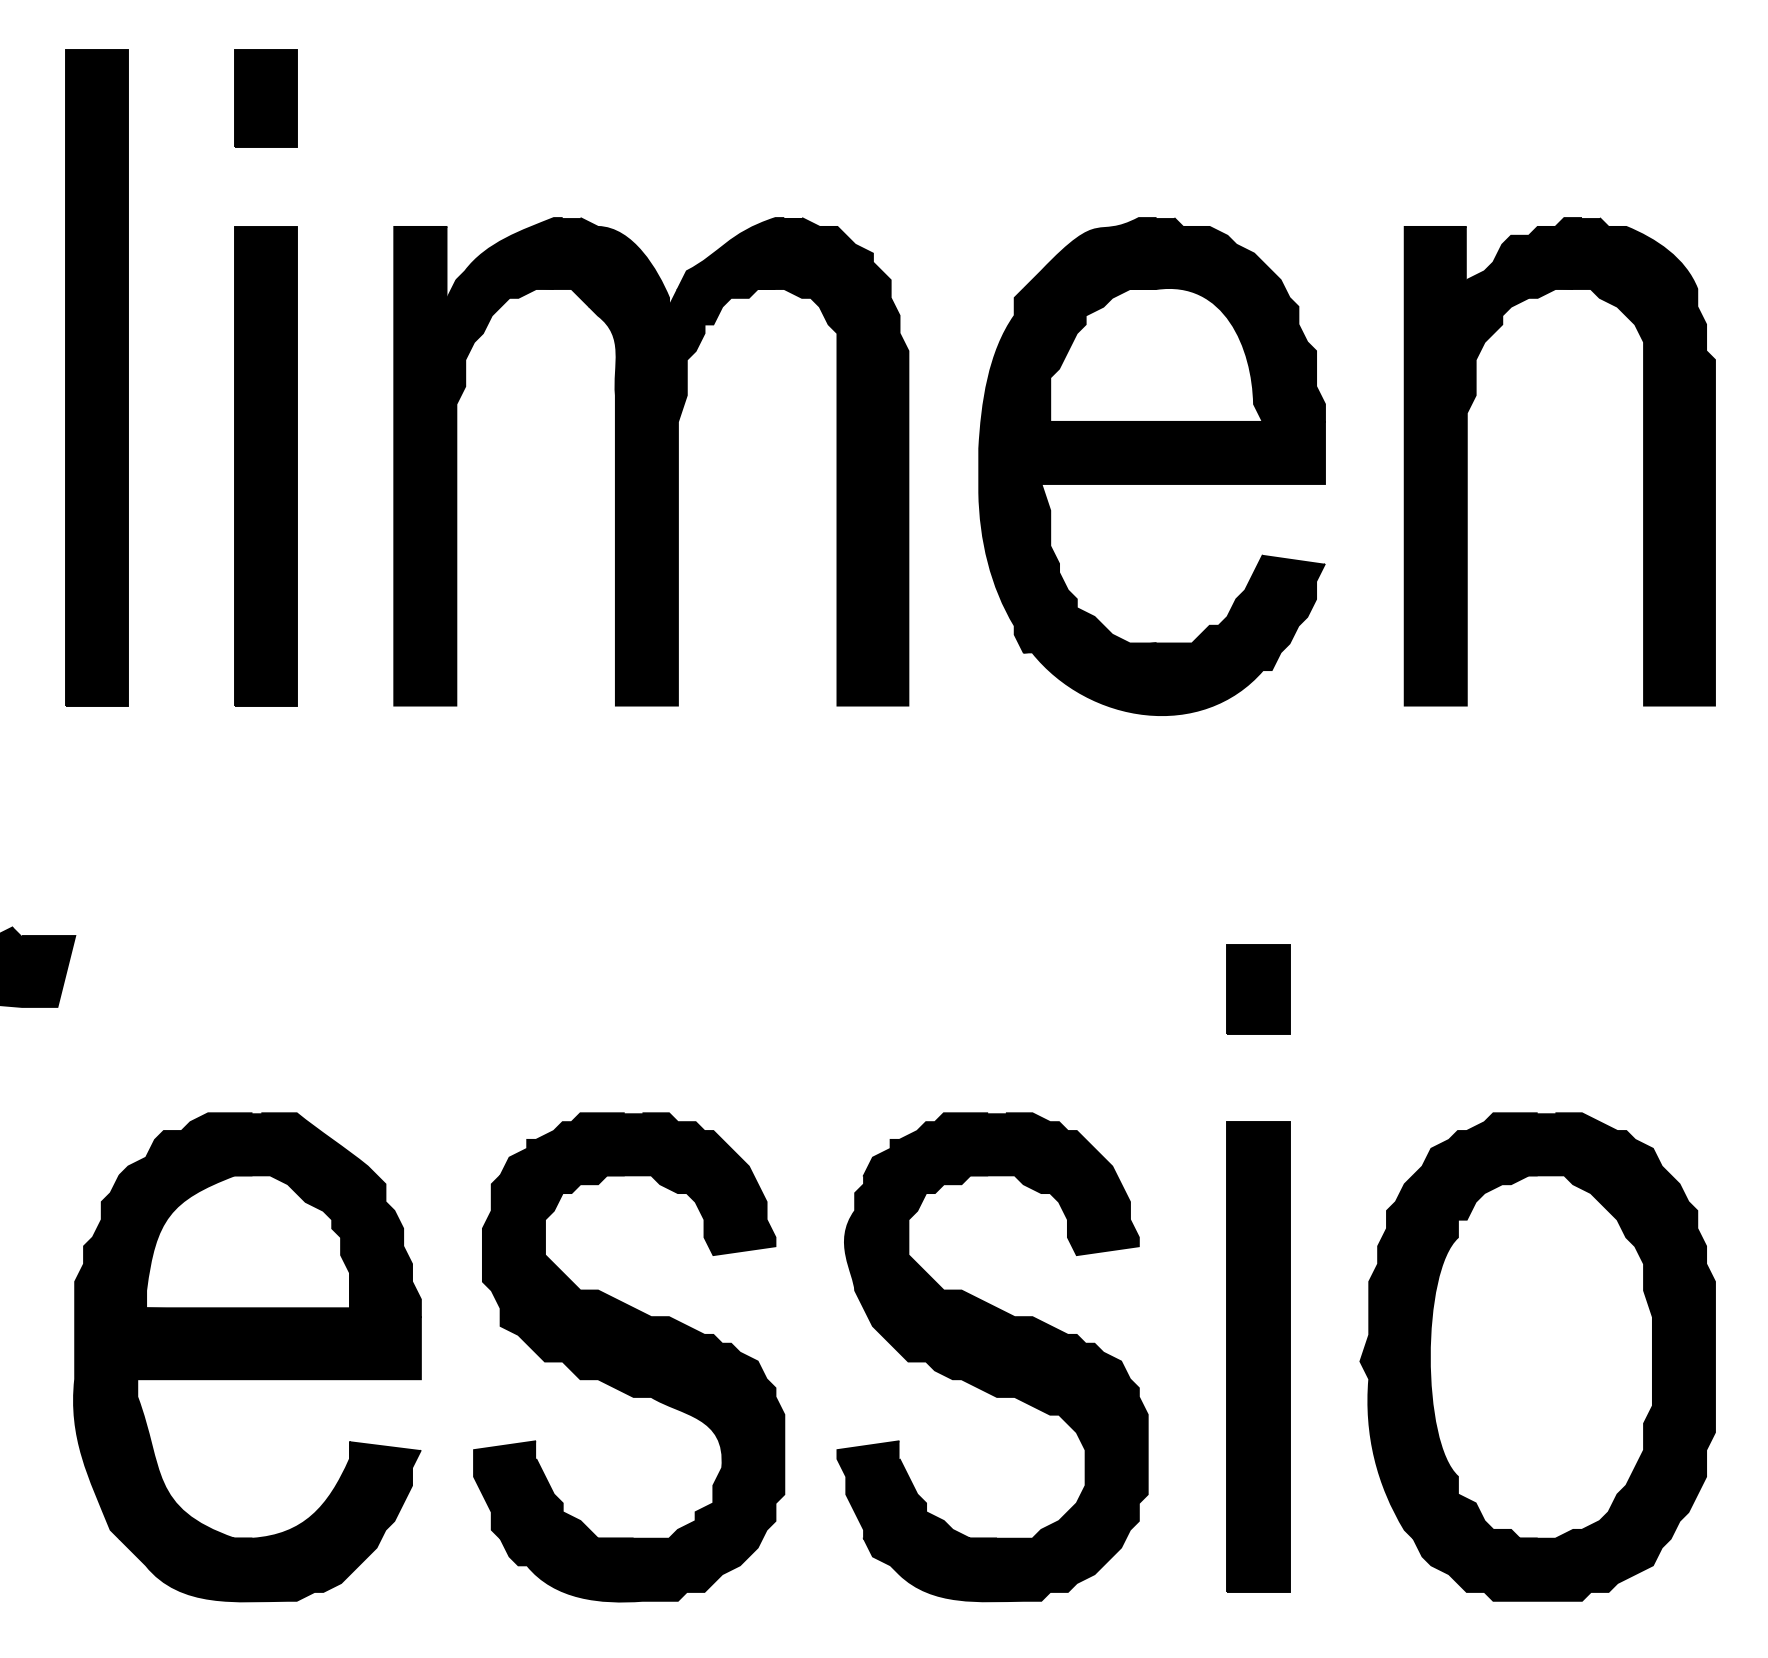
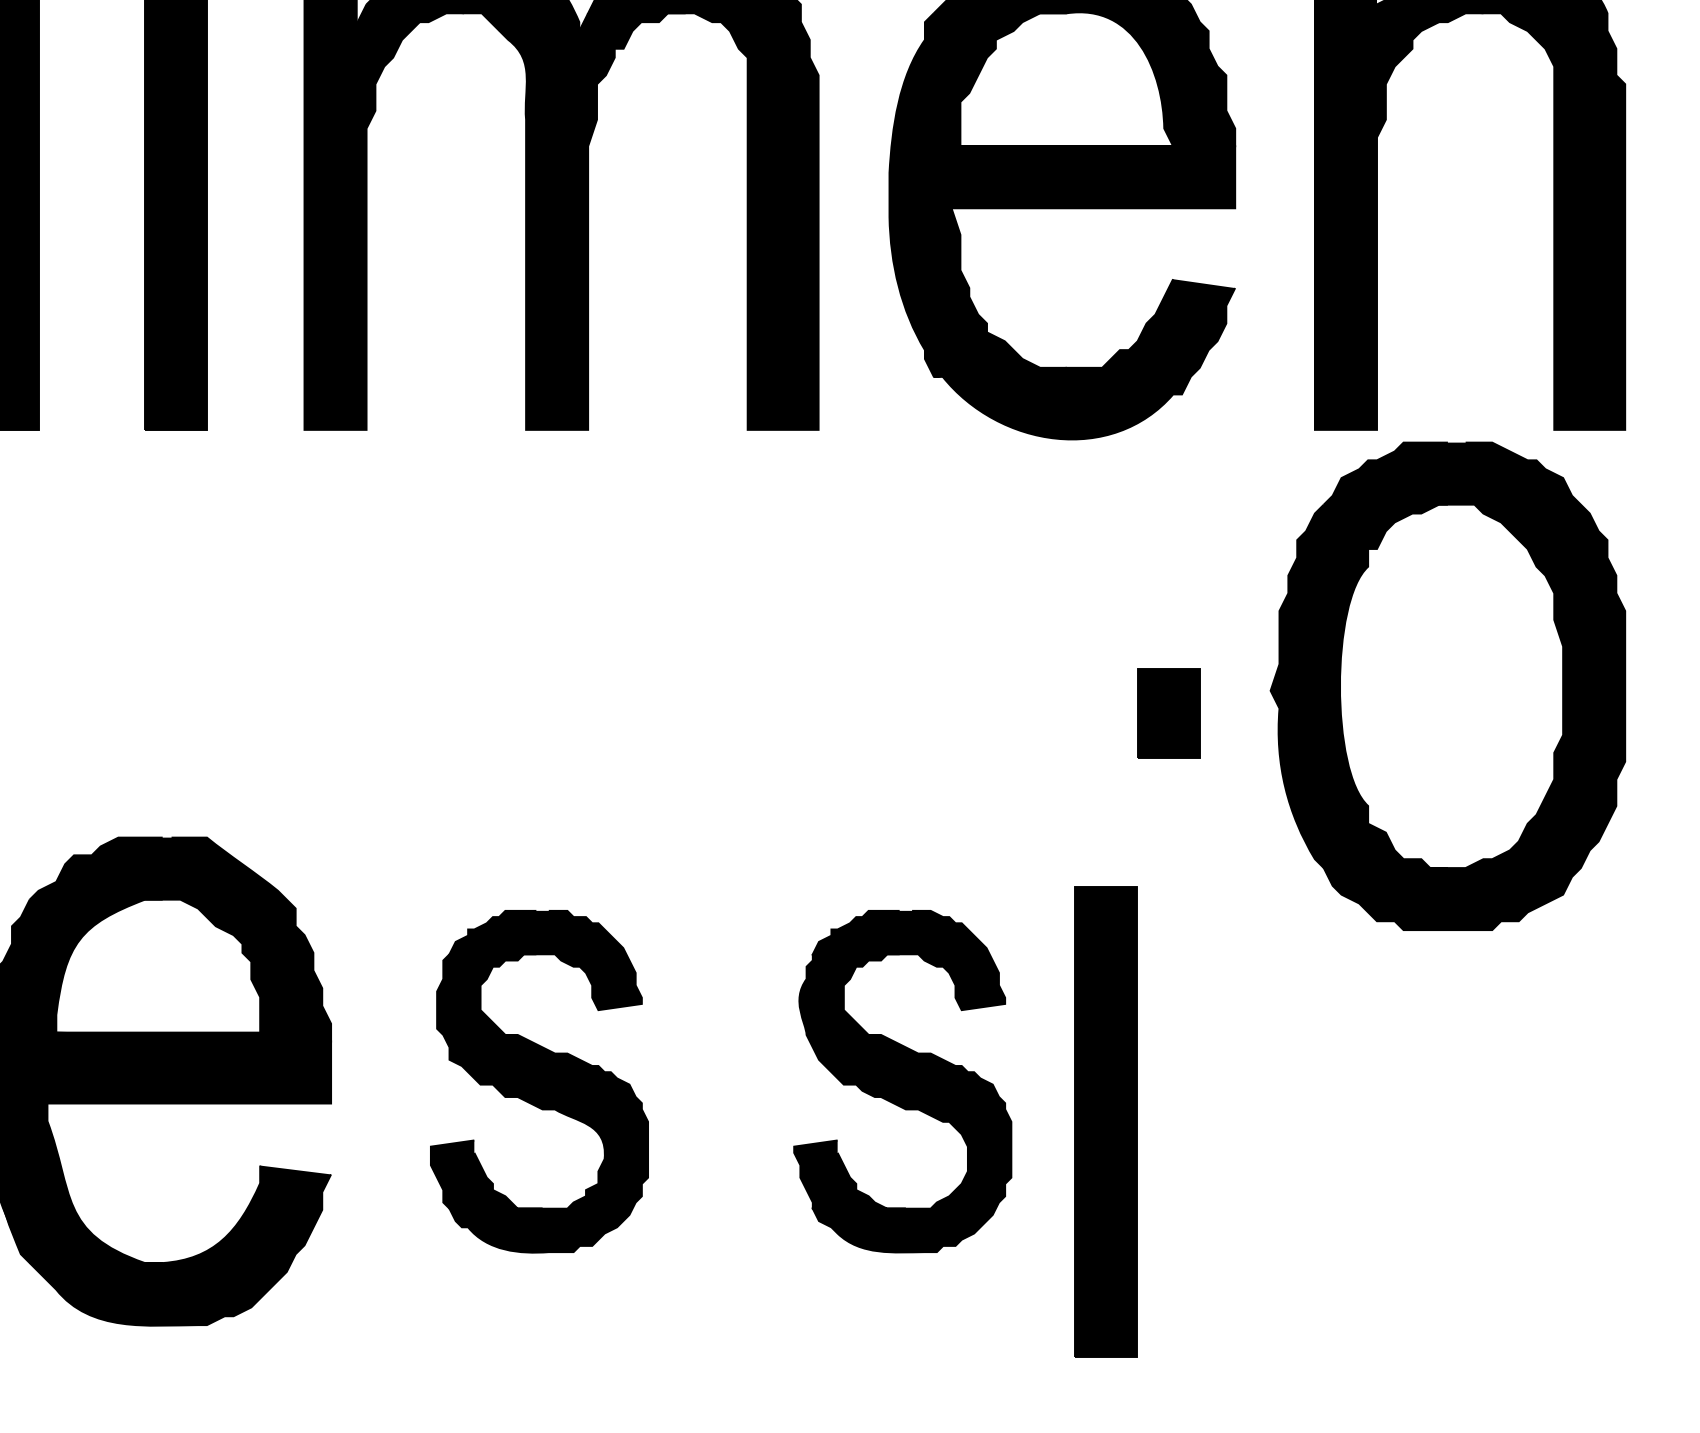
part: (1258, 1356) -> (1105, 1121), moved
part: (1537, 1356) -> (1447, 685), moved
part: (629, 1357) -> (539, 1081), size x0.7
part: (992, 1357) -> (902, 1081), size x0.7

